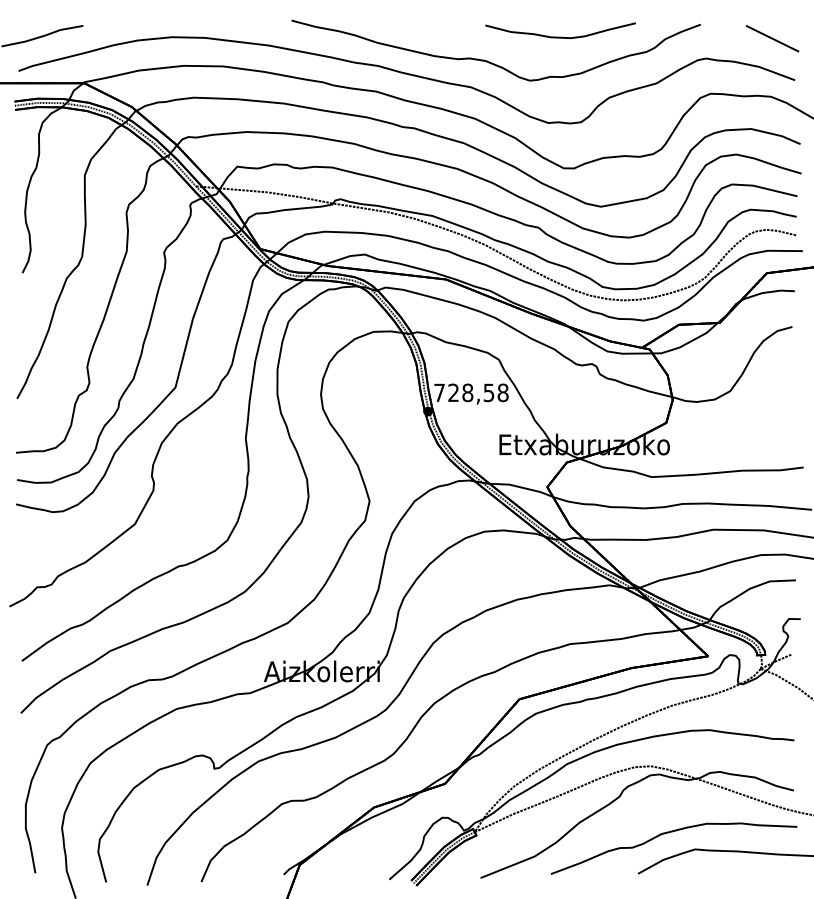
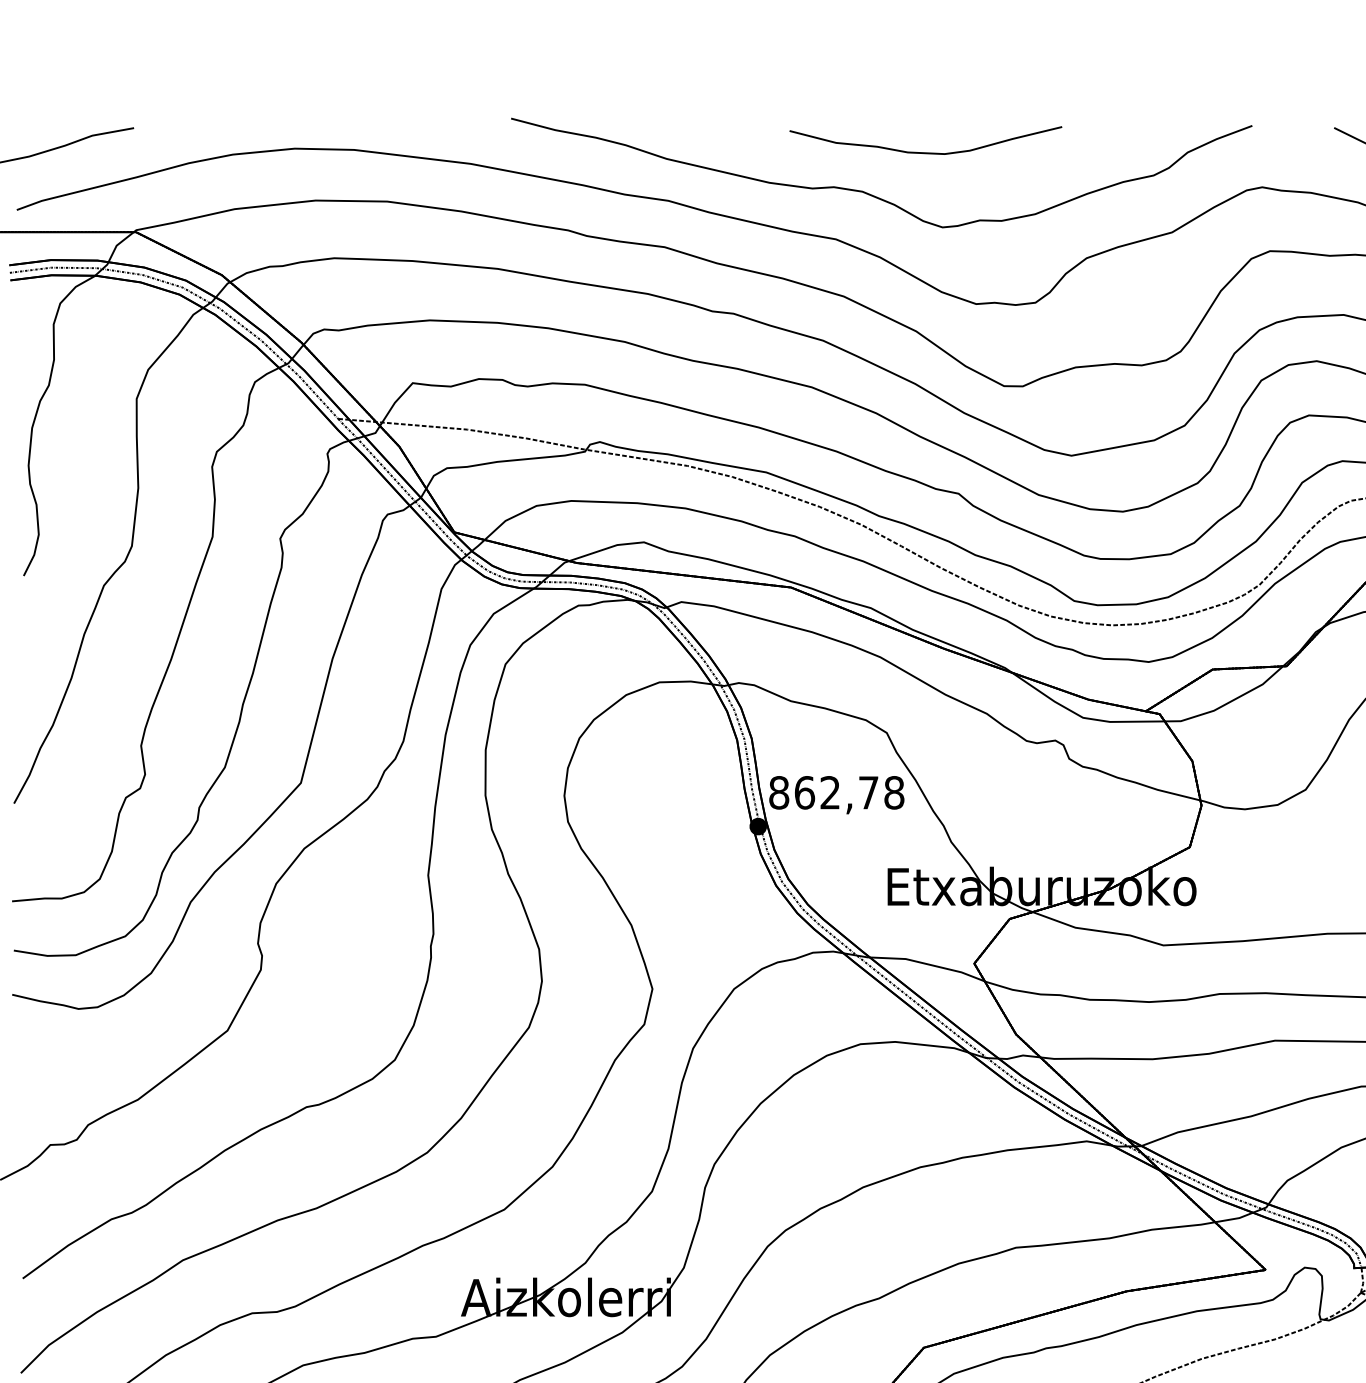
curve: (560, 36) -> (925, 151), moved
text: (464, 392) -> (824, 792), 728,58 -> 862,78

